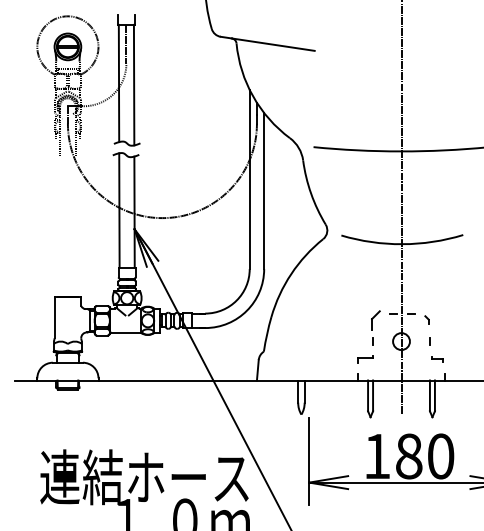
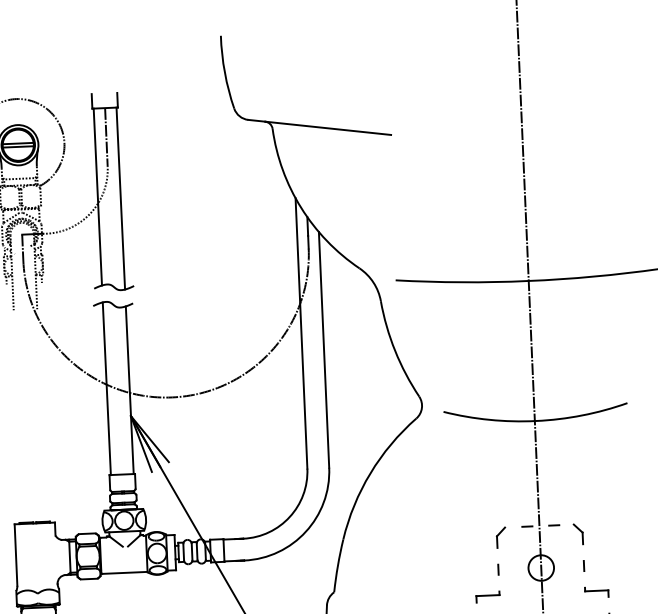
part: (375, 319) -> (500, 536), size x0.71
part: (426, 319) -> (577, 533), size x1.67
part: (437, 359) -> (596, 592), size x1.43

